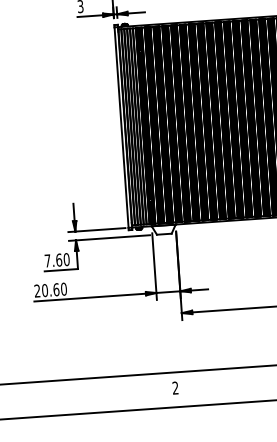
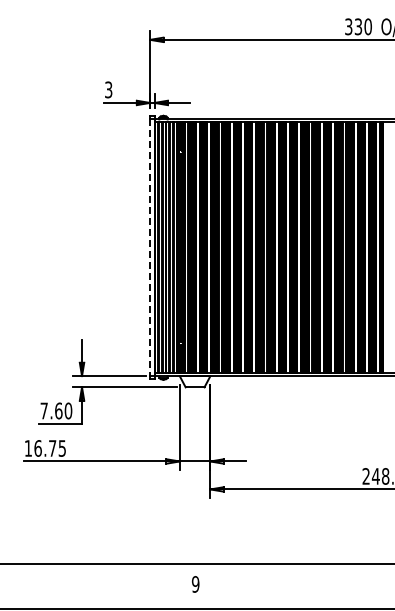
line: (121, 128) -> (150, 248), solid -> dashed
text: (50, 290) -> (45, 448), 20.60 -> 16.75
text: (175, 388) -> (195, 584), 2 -> 9

